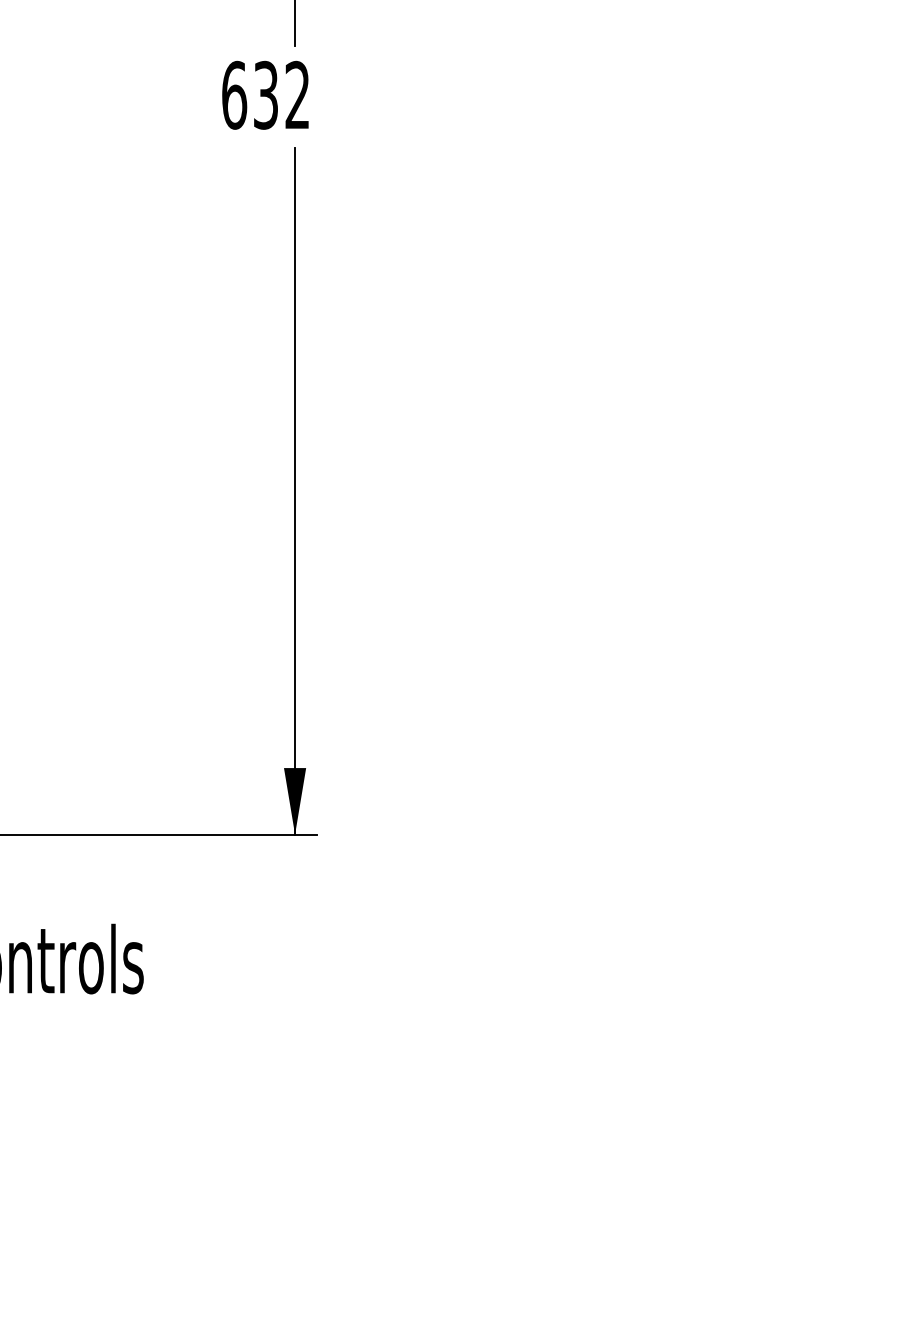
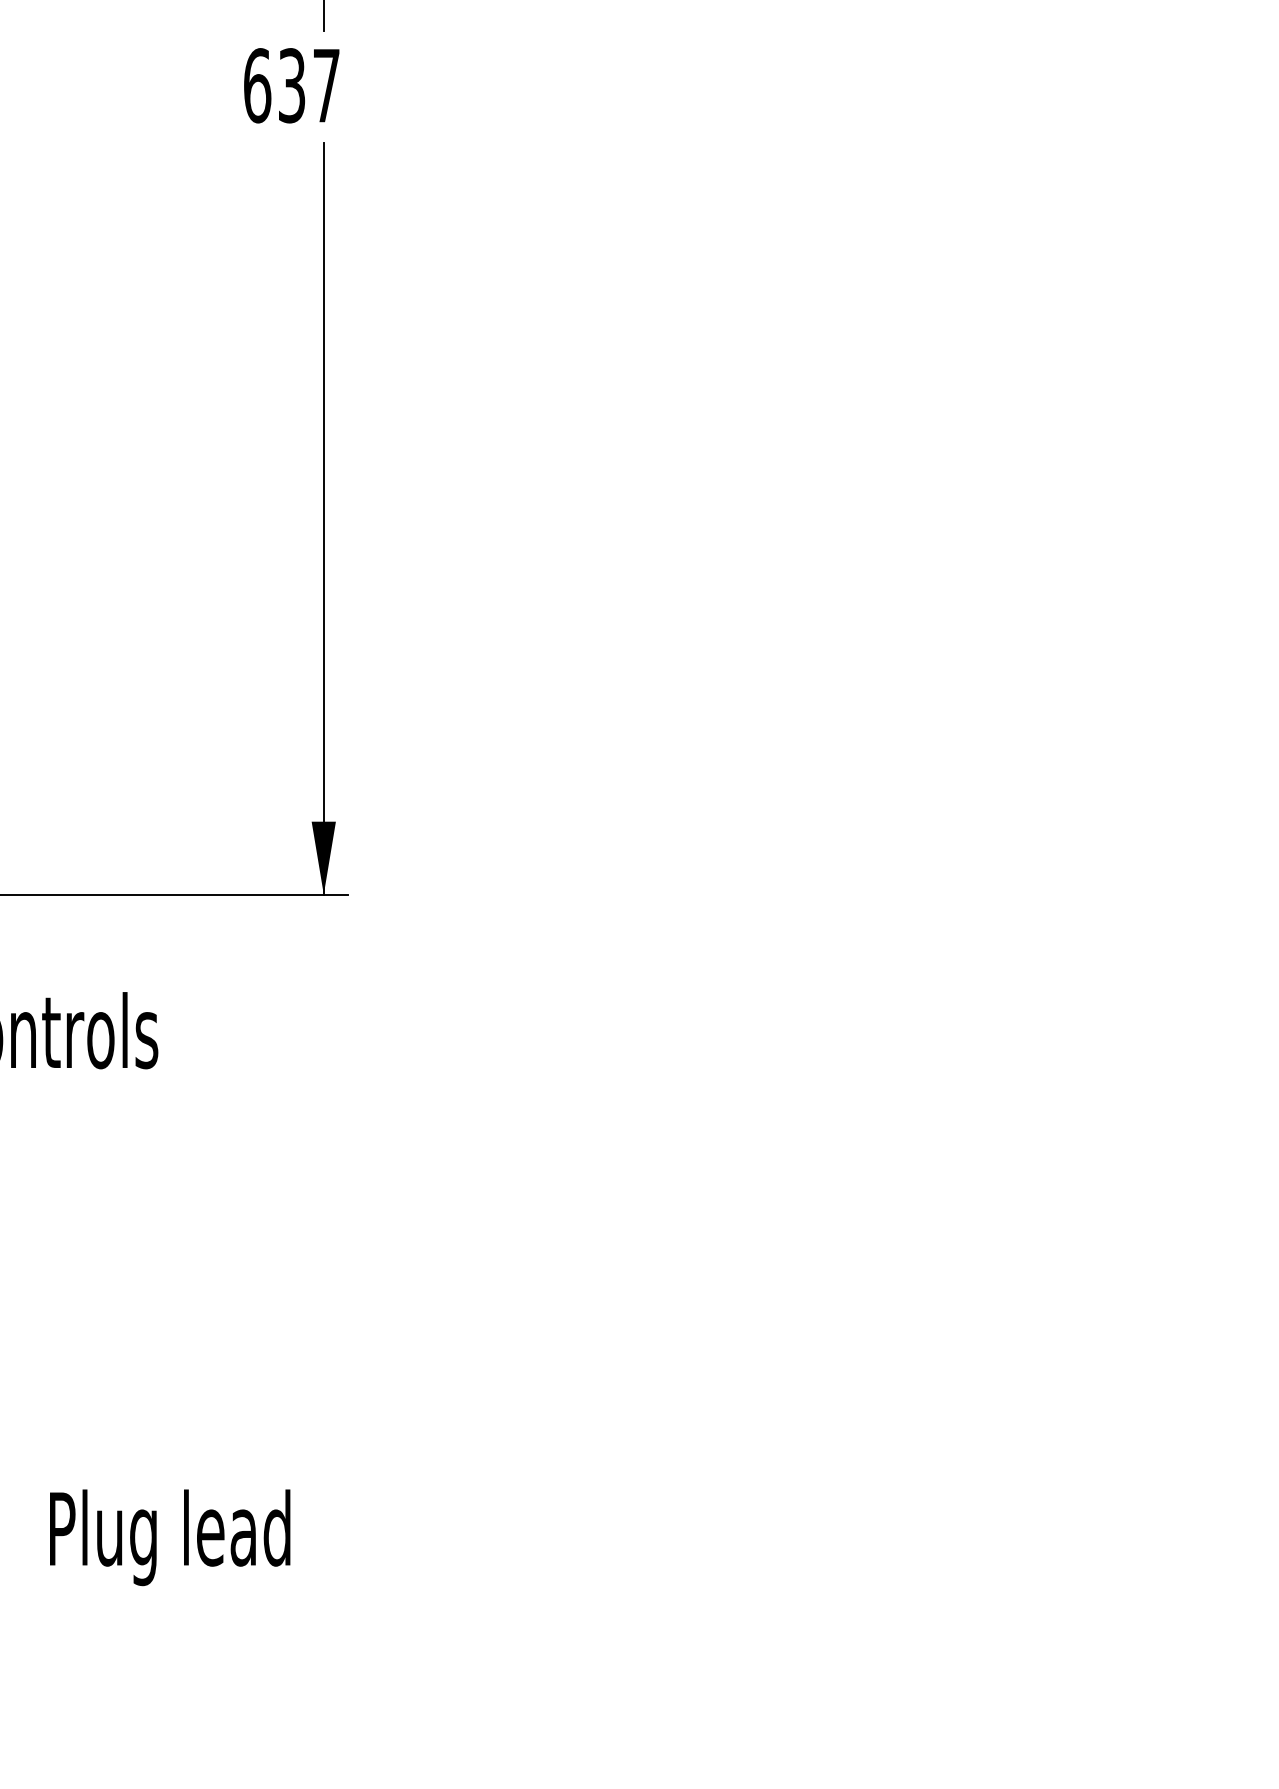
text: (297, 95) -> (326, 85), 632 -> 637

